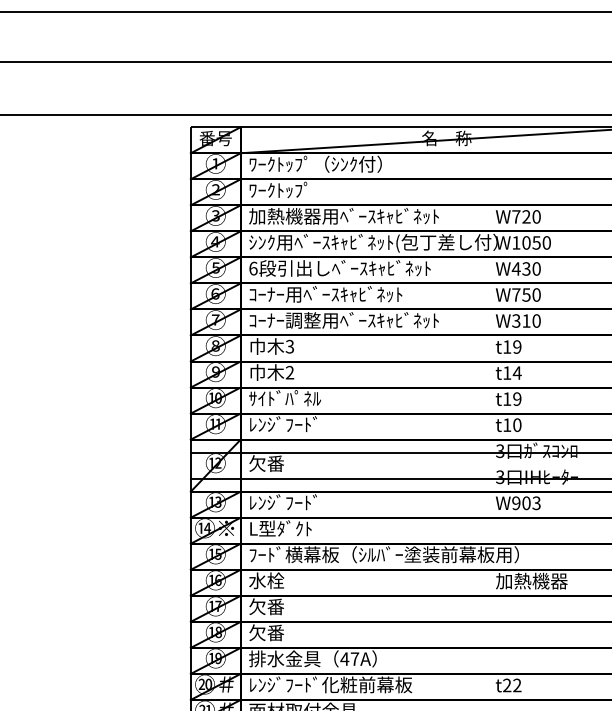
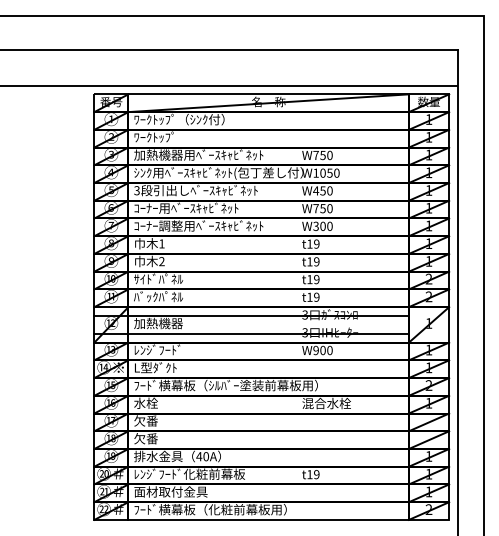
text: (525, 216) -> (322, 155), W720 -> W750
text: (252, 268) -> (136, 190), 6 -> 3
text: (525, 268) -> (322, 190), W430 -> W450
text: (525, 319) -> (322, 225), W310 -> W300
text: (289, 346) -> (161, 243), 3 -> 1
text: (516, 372) -> (316, 261), t14 -> t19
text: (284, 423) -> (158, 296), ﾚﾝｼﾞﾌｰﾄﾞ -> ﾊﾞｯｸﾊﾟﾈﾙ
text: (516, 425) -> (316, 297), t10 -> t19
text: (284, 463) -> (158, 323), 欠番 -> 加熱機器
text: (535, 503) -> (329, 350), W903 -> W900
text: (531, 581) -> (326, 403), 加熱機器 -> 混合水栓
text: (355, 658) -> (206, 456), 47A -> 40A
text: (512, 685) -> (313, 474), t22 -> t19

